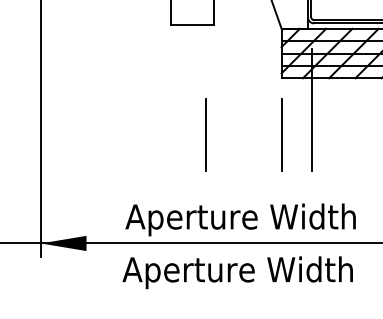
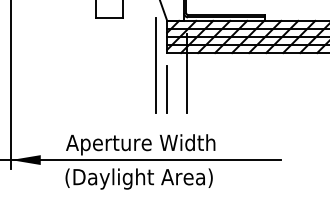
line: (265, 97) -> (156, 65), added
line: (204, 134) -> (117, 89), removed
text: (237, 271) -> (138, 178), Aperture Width -> (Daylight Area)

